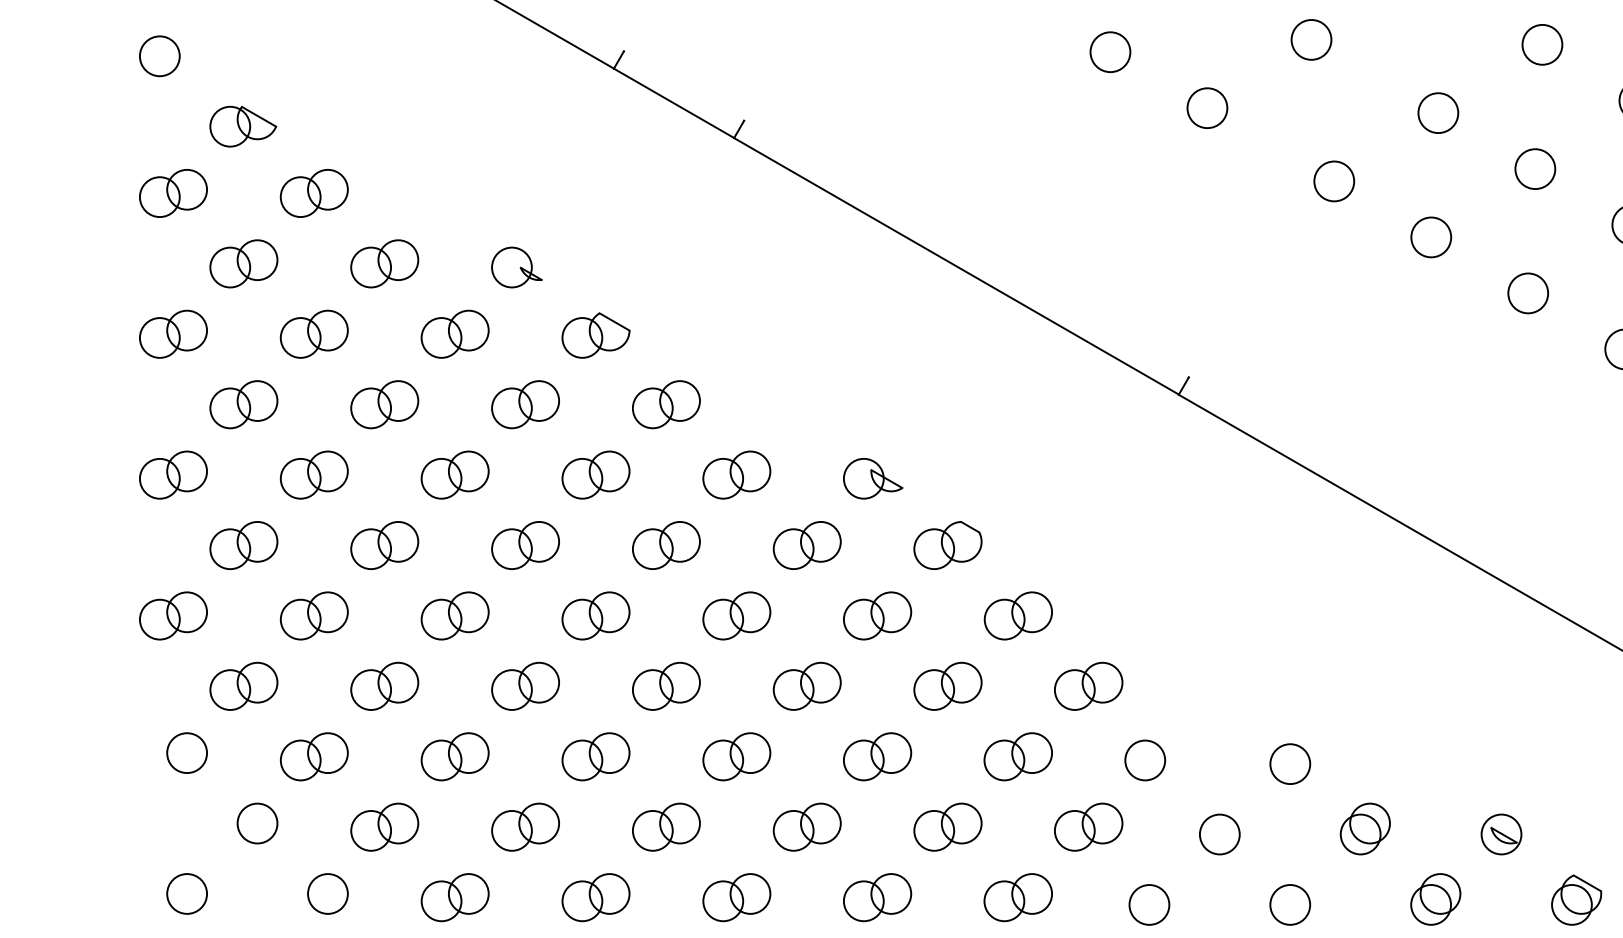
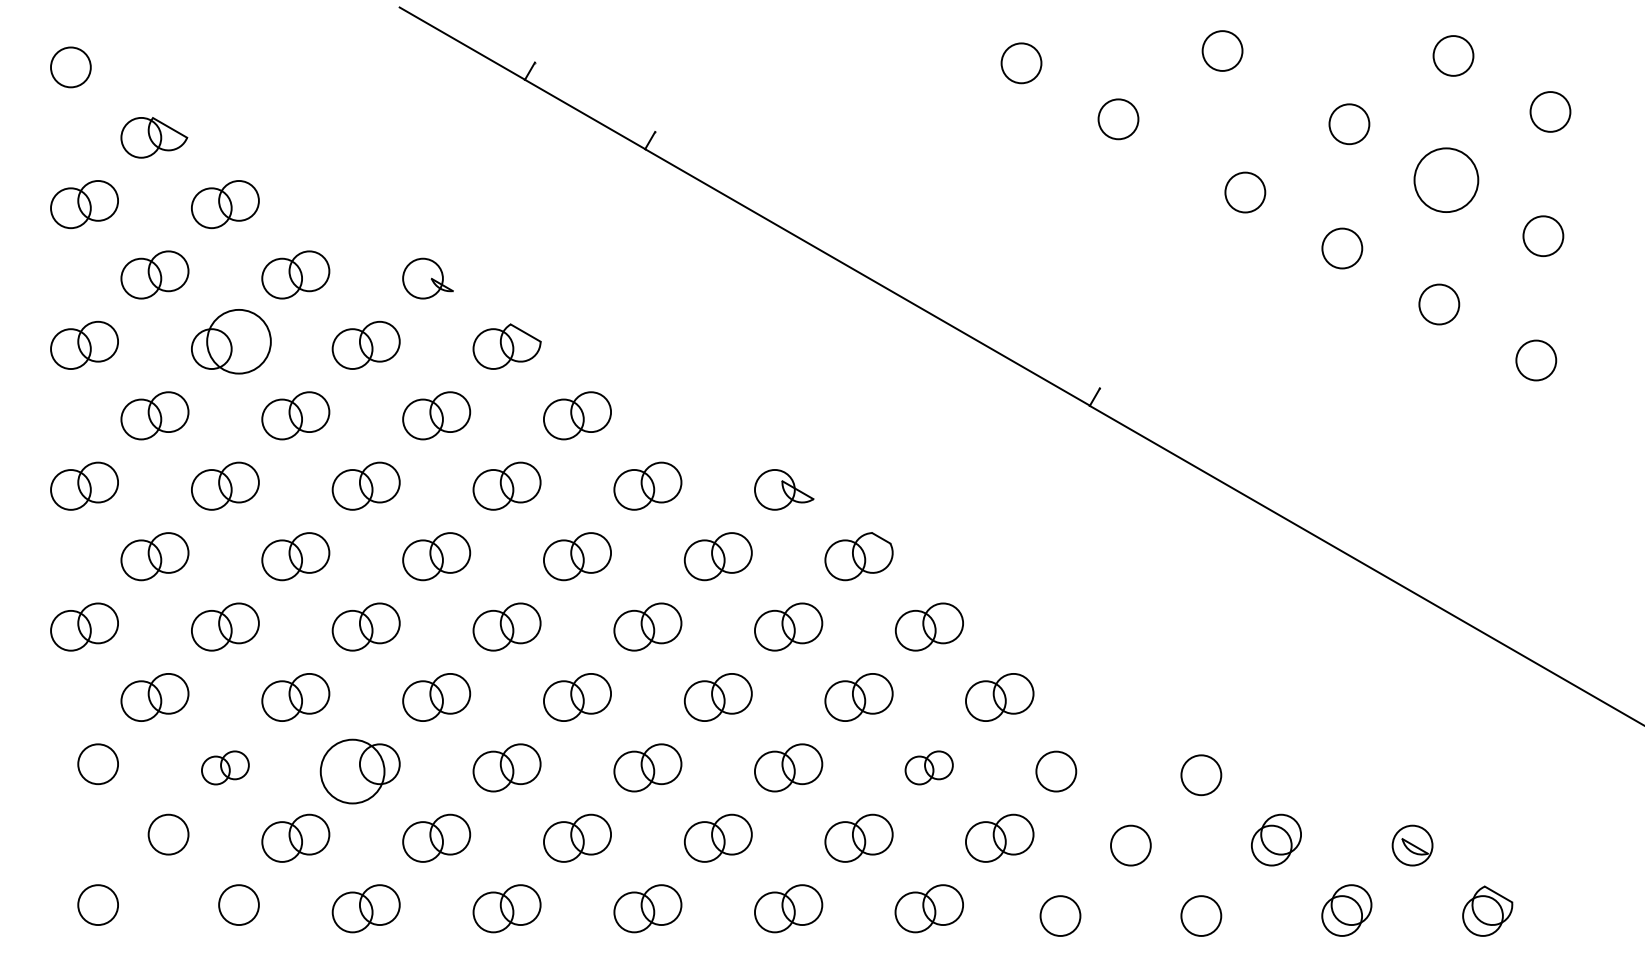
circle: (1535, 169) -> (1446, 180), size x1.6
circle: (327, 330) -> (238, 341), size x1.6
part: (314, 756) -> (225, 767), size x0.7
part: (1017, 756) -> (928, 767), size x0.7
circle: (441, 760) -> (352, 771), size x1.6

